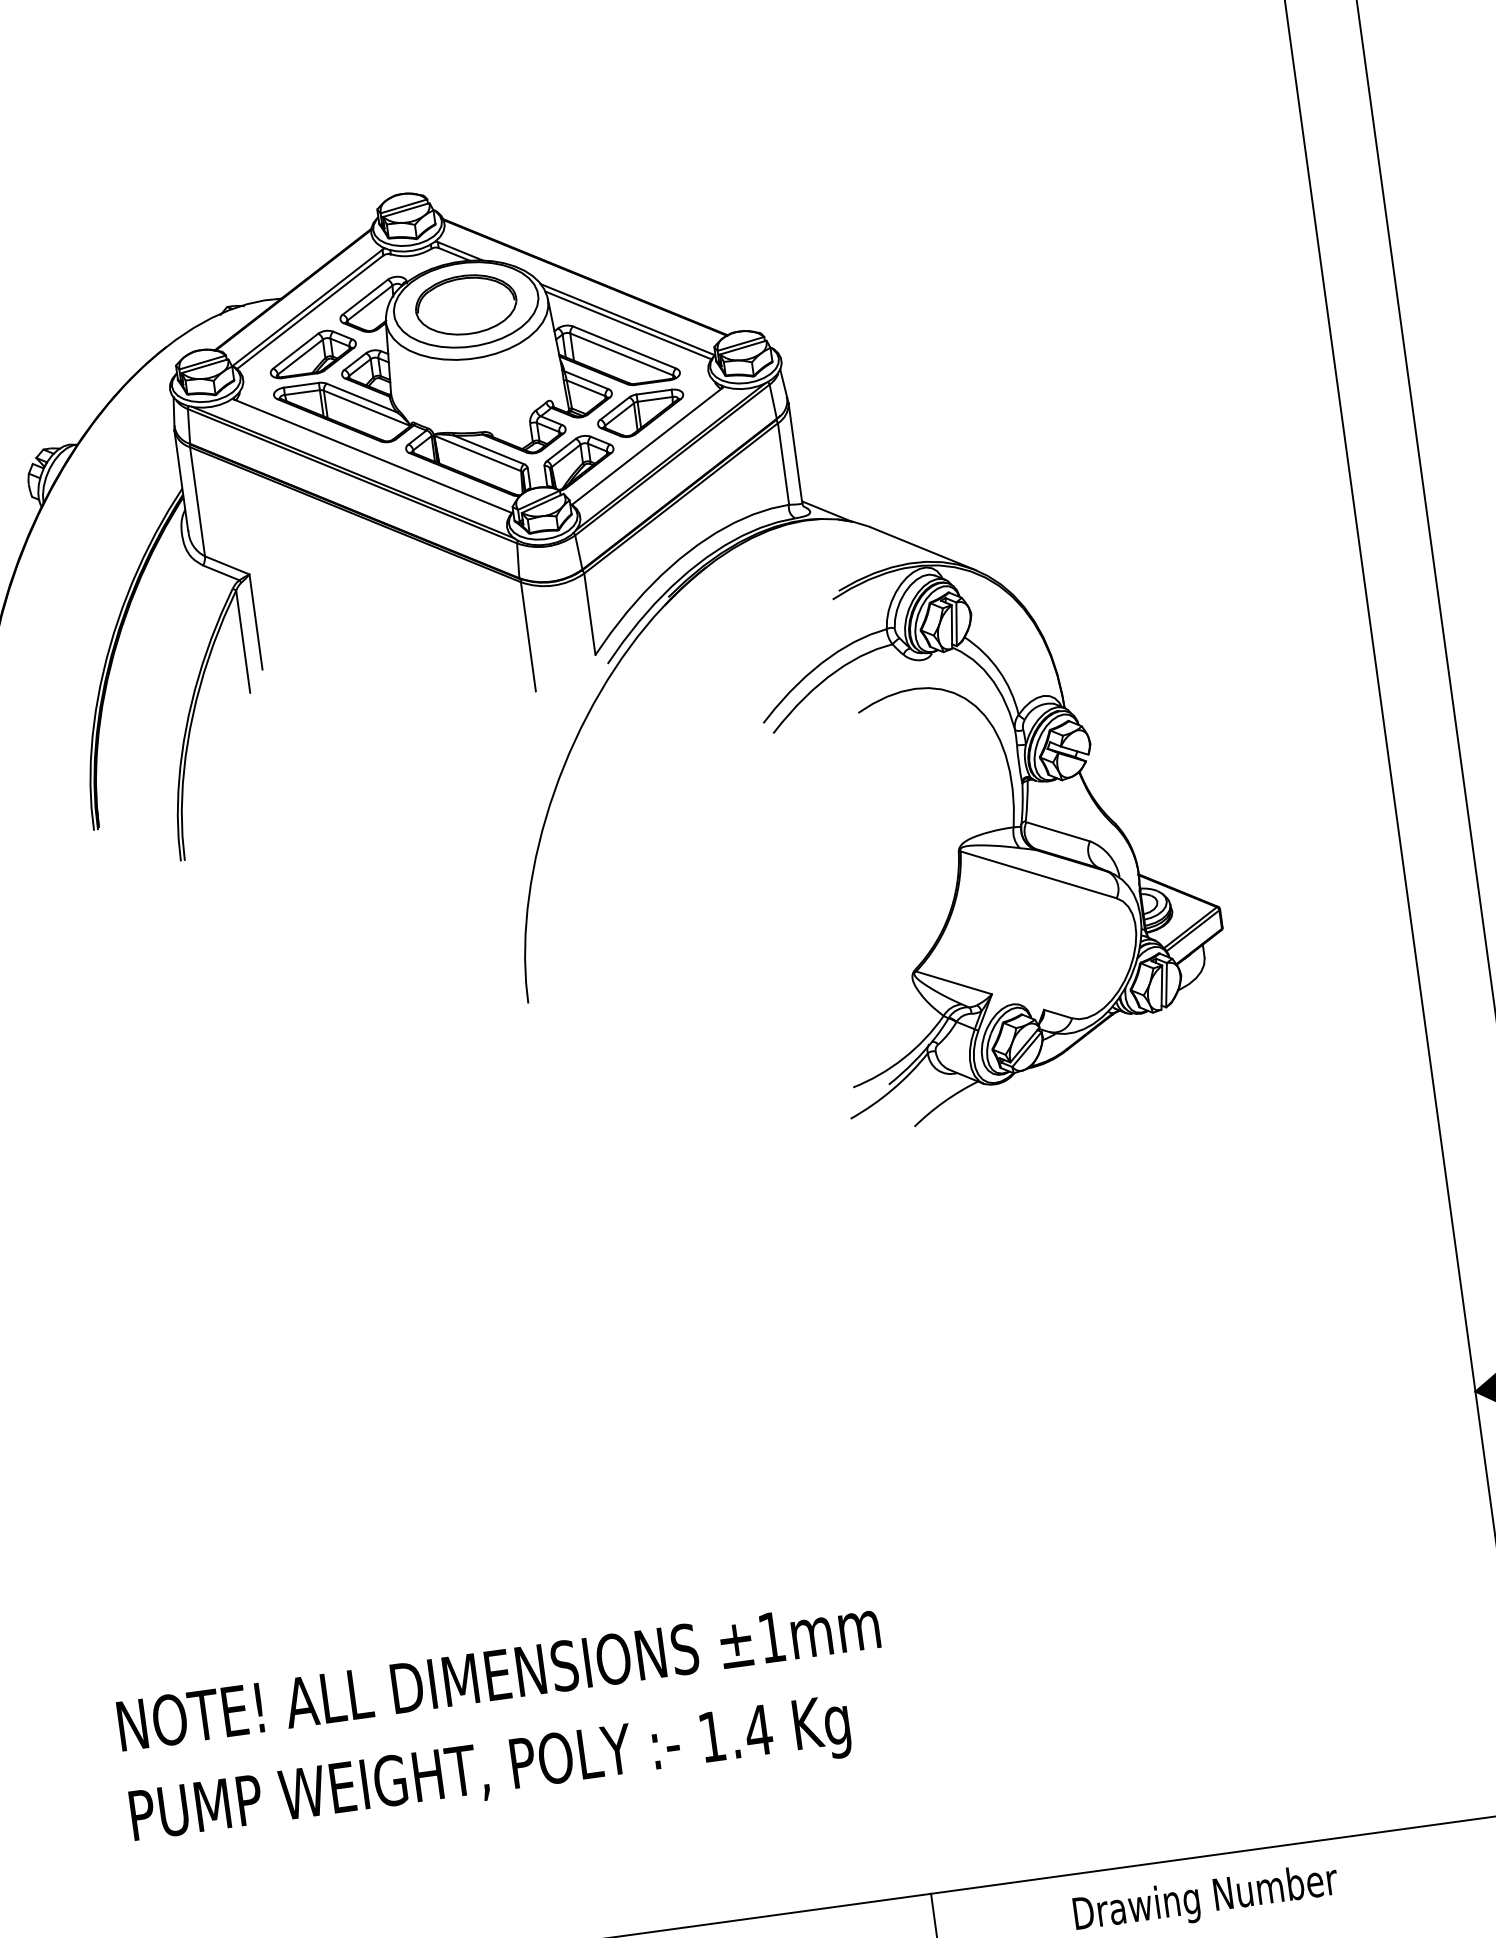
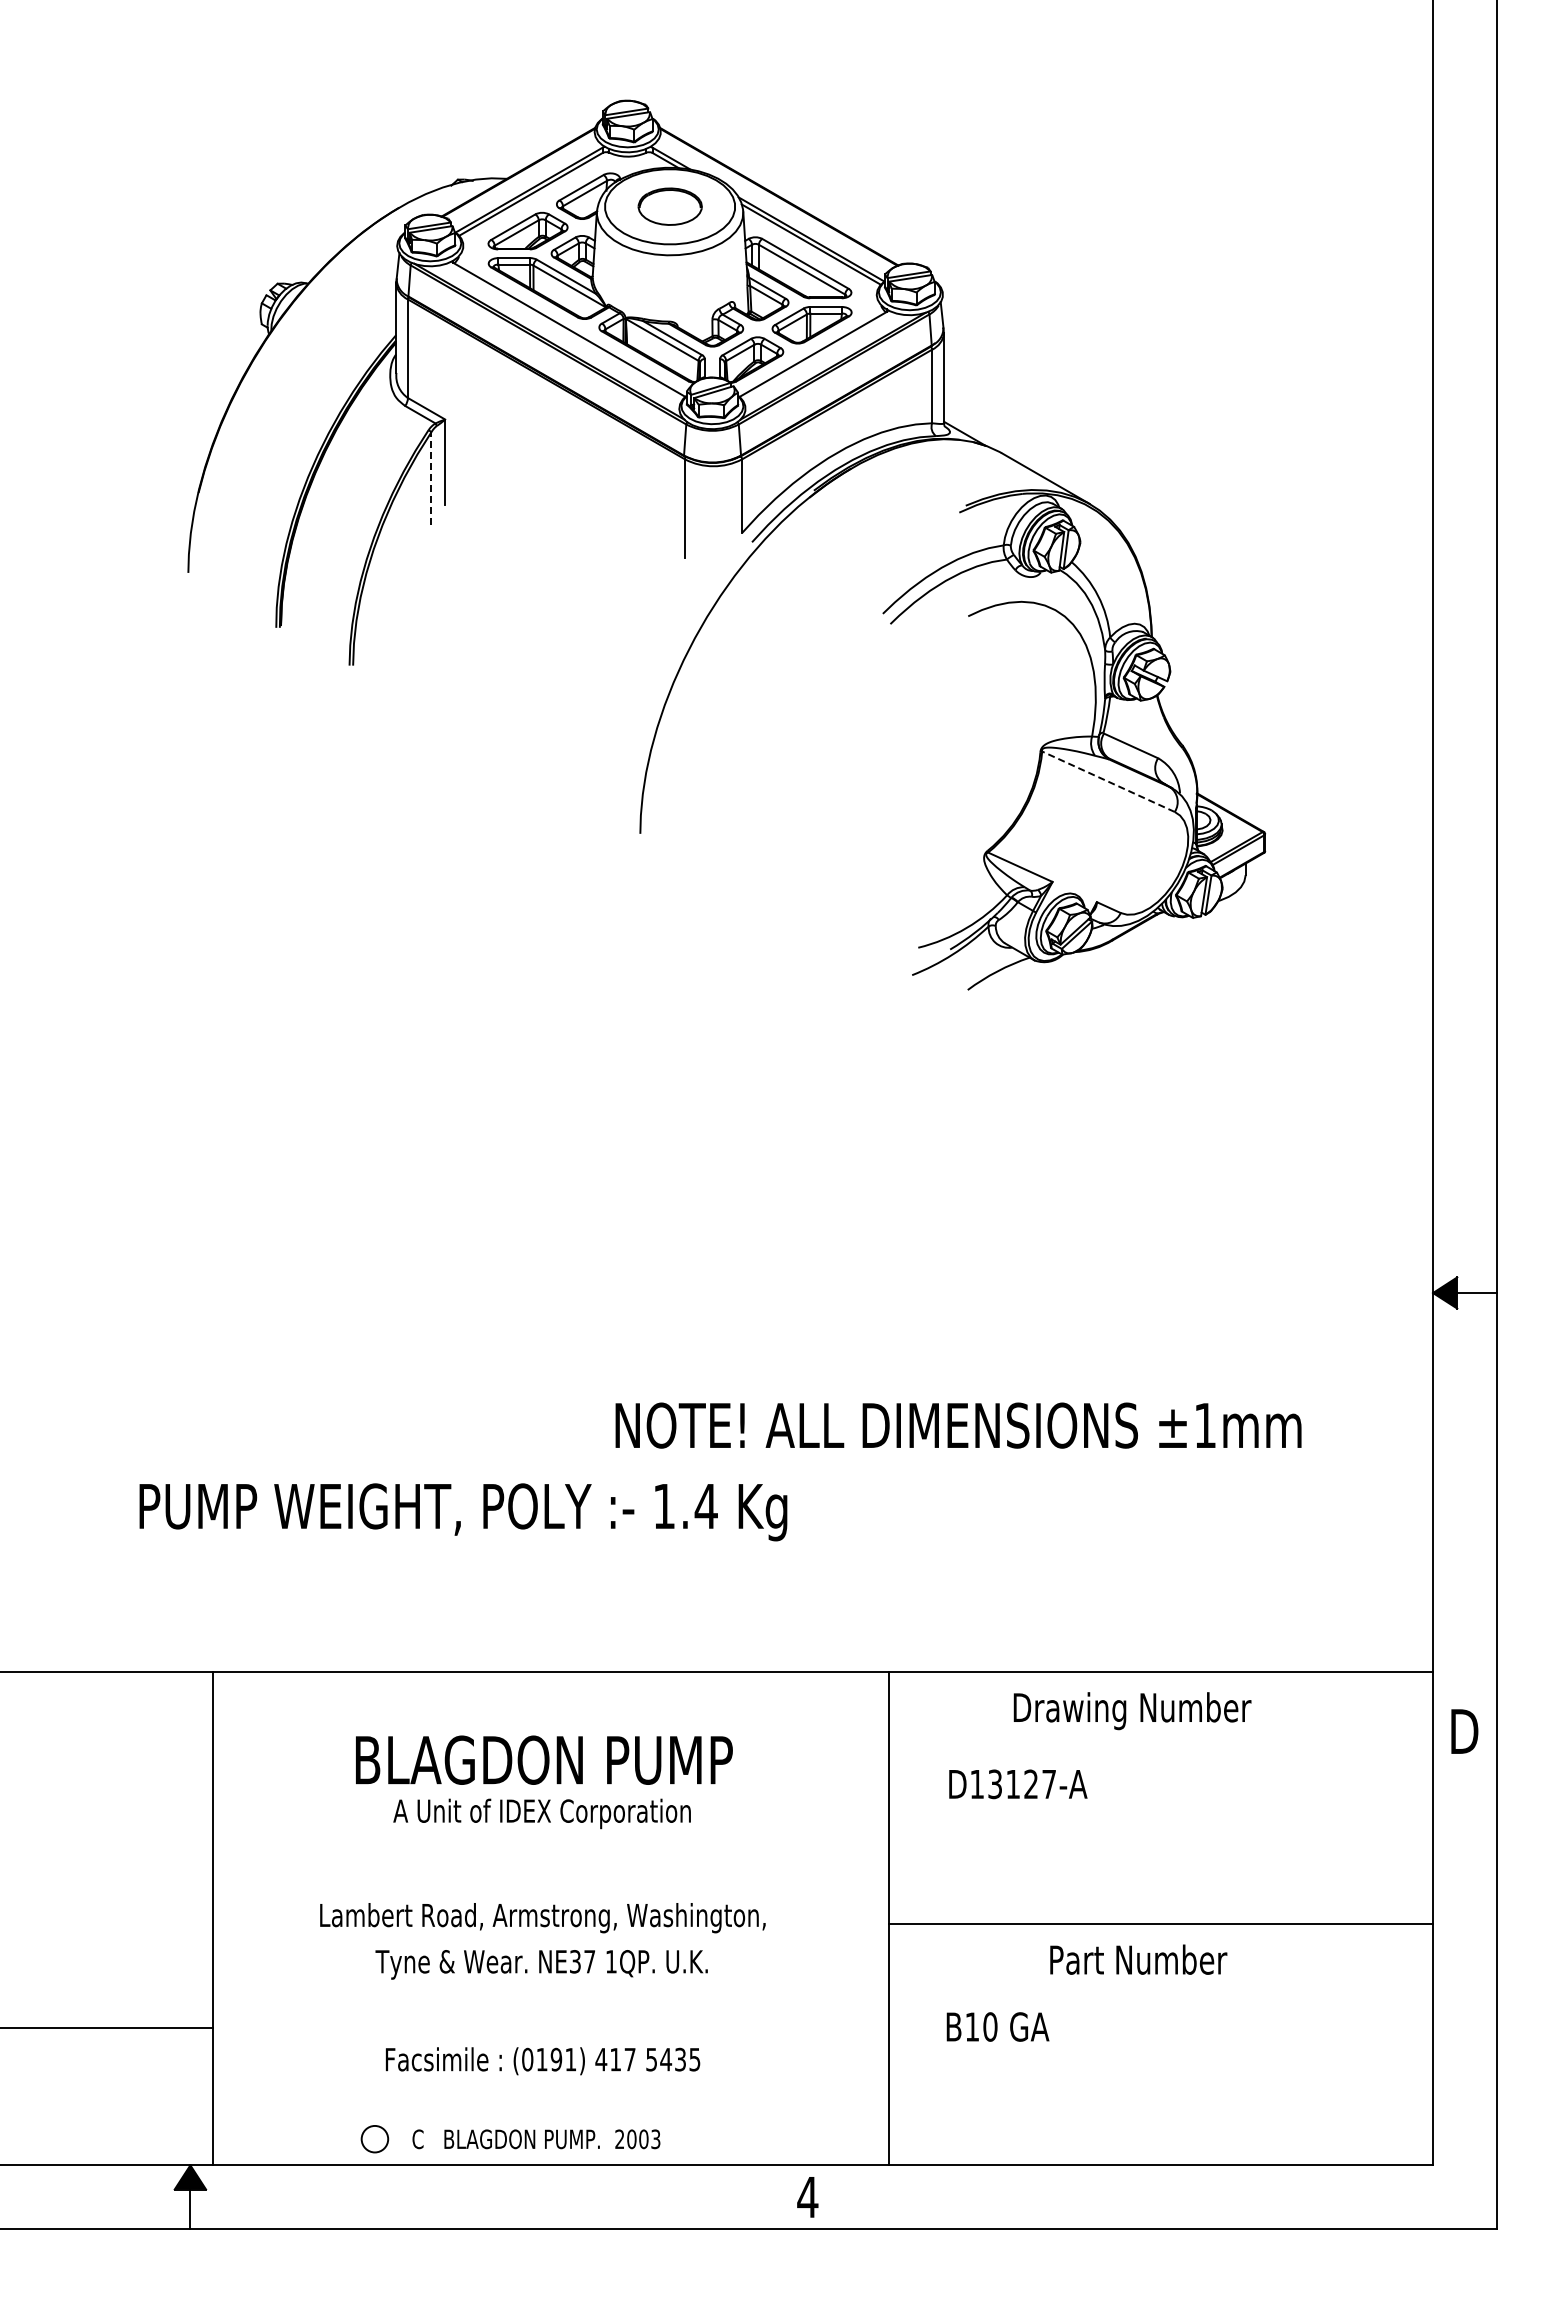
part: (466, 304) -> (670, 206), size x0.7
line: (243, 640) -> (431, 477), solid -> dashed
line: (1038, 874) -> (1108, 781), solid -> dashed
text: (498, 1674) -> (958, 1425), moved
text: (490, 1773) -> (463, 1512), moved

